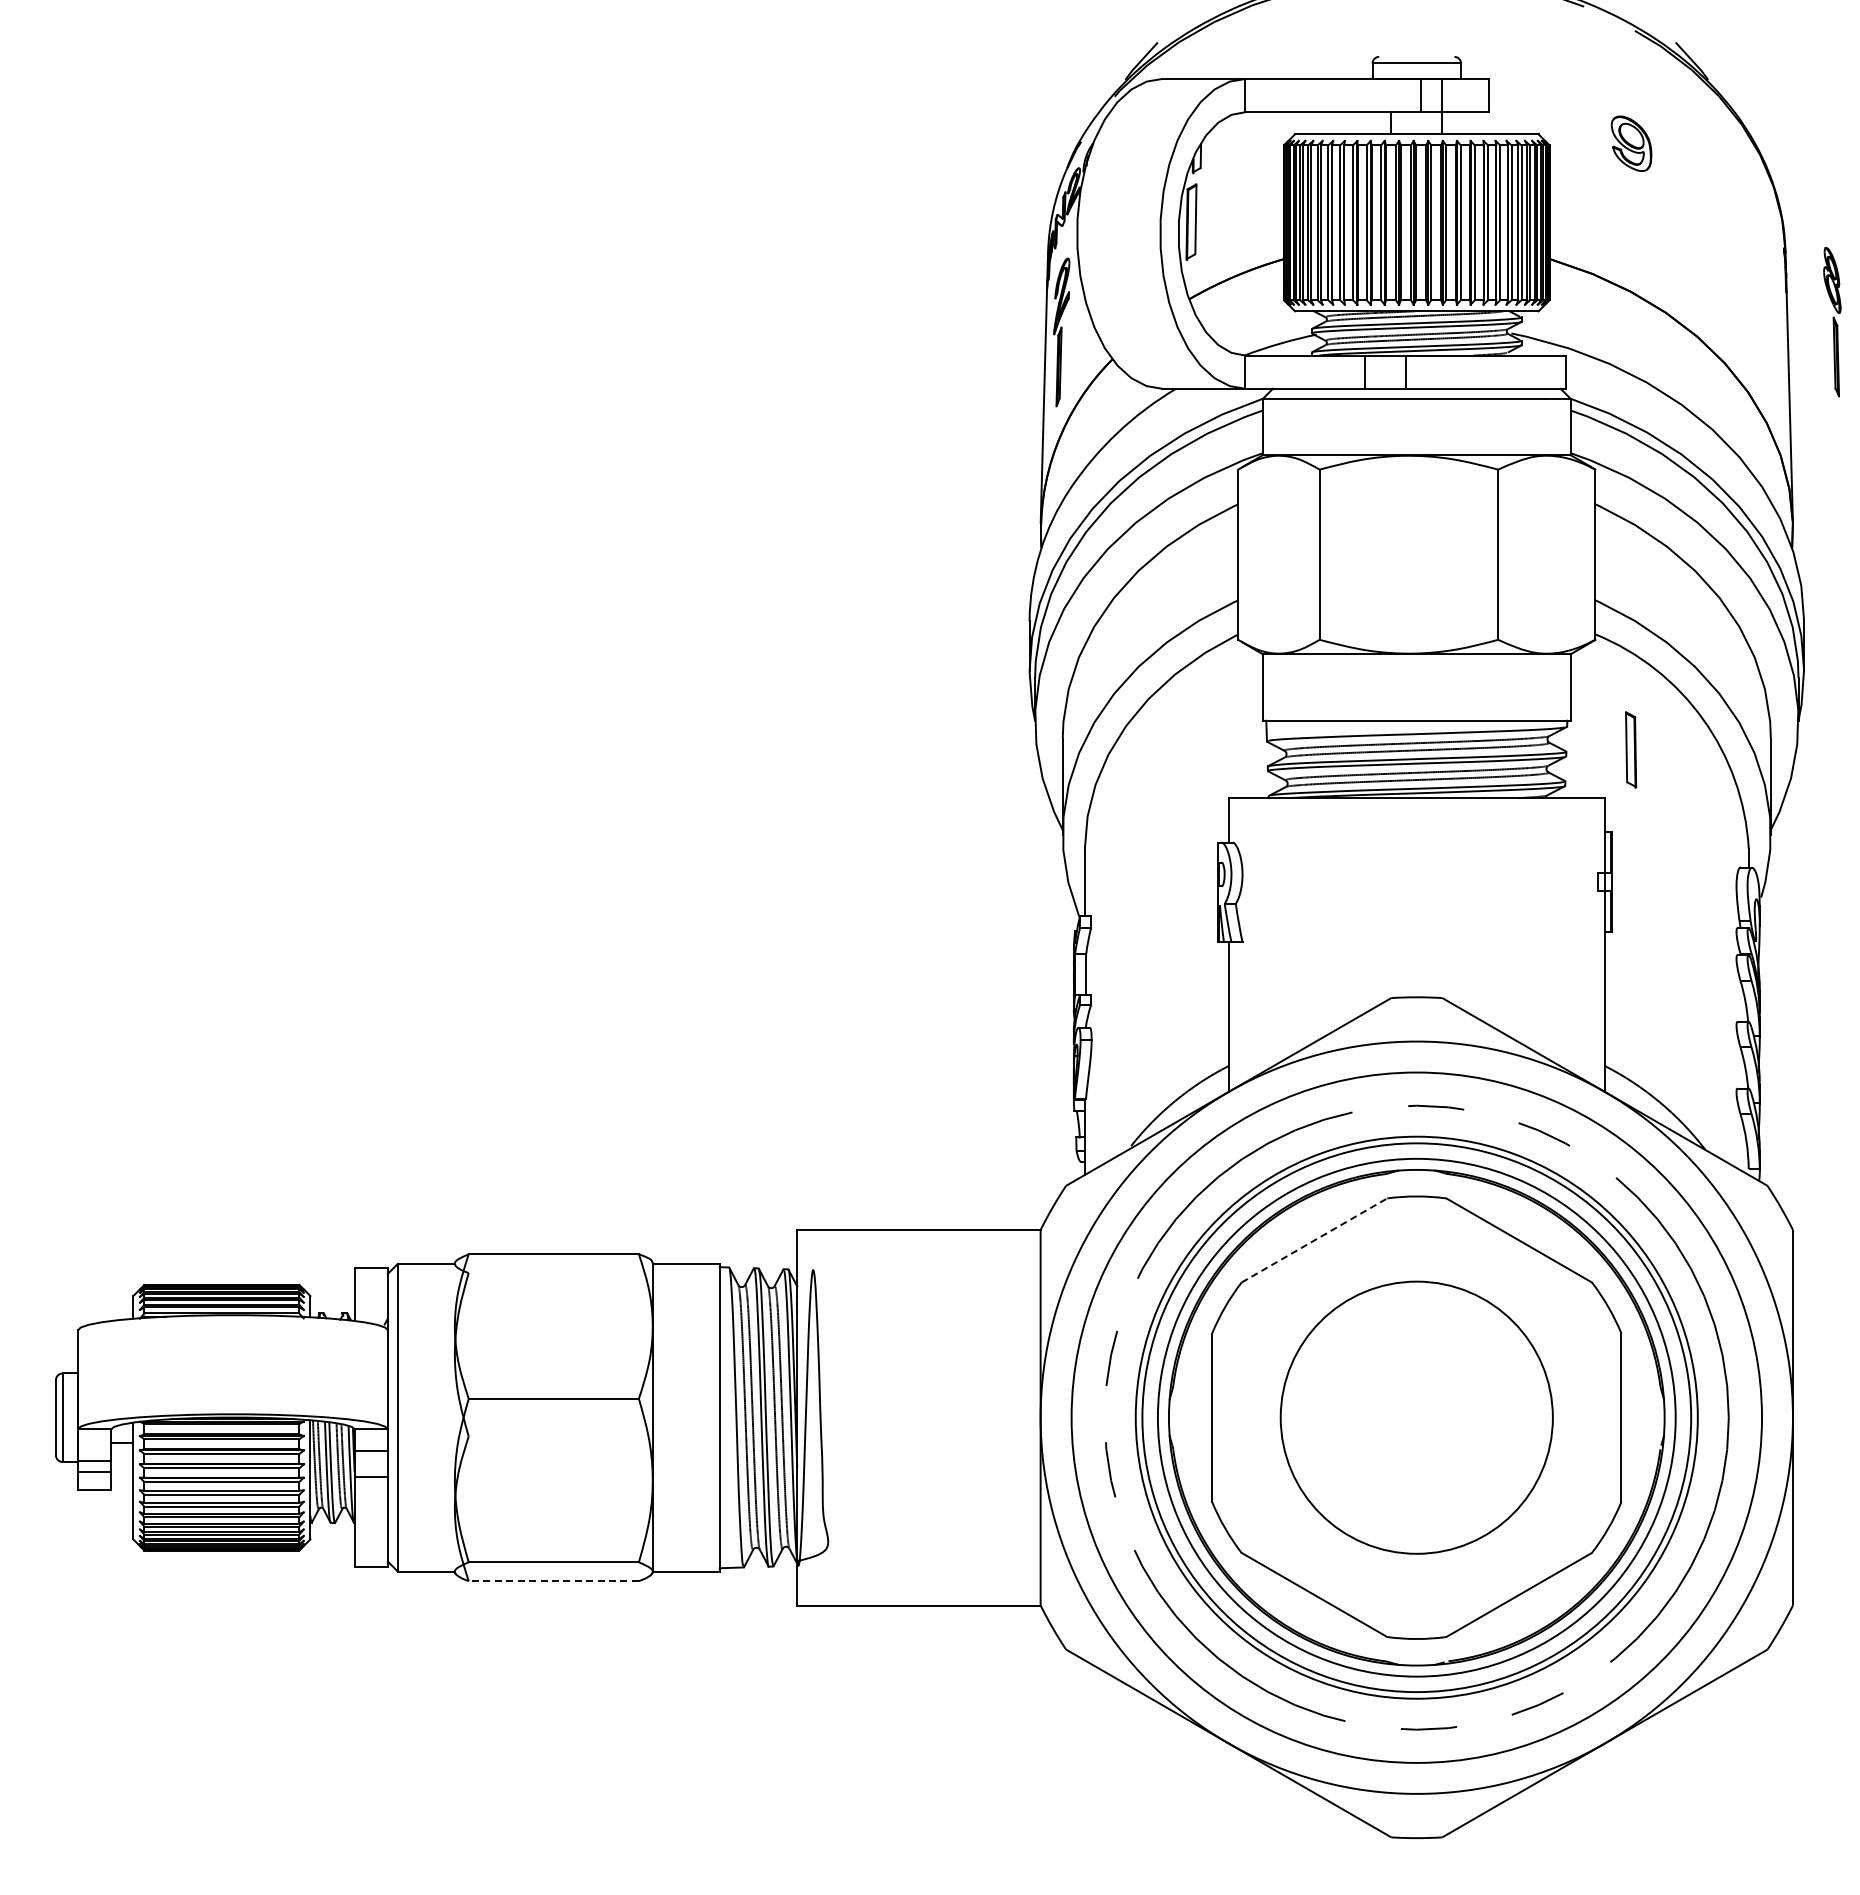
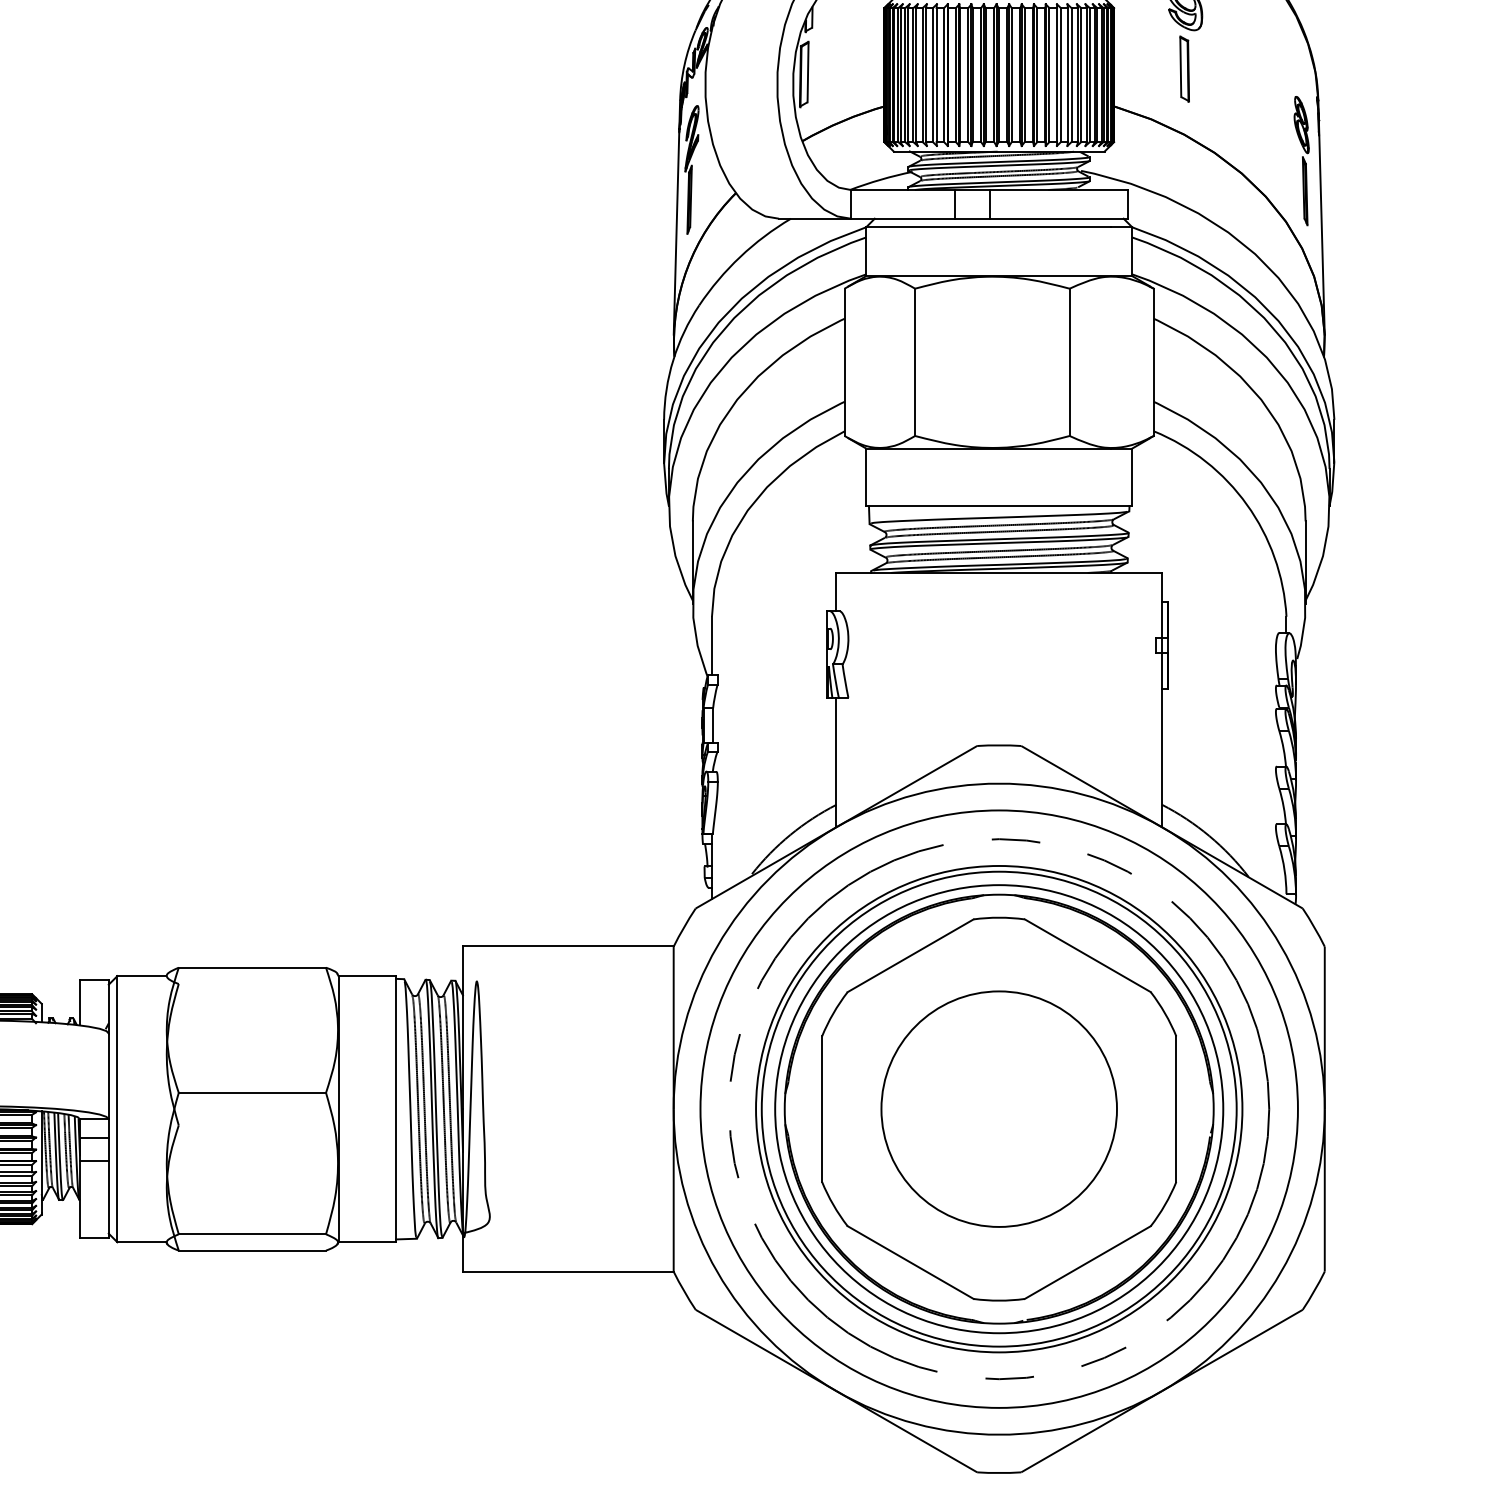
part: (1832, 322) -> (1301, 161), moved
part: (1631, 749) -> (1185, 68), moved
line: (1314, 1240) -> (910, 955), dashed -> solid
line: (553, 1581) -> (252, 1250), dashed -> solid

